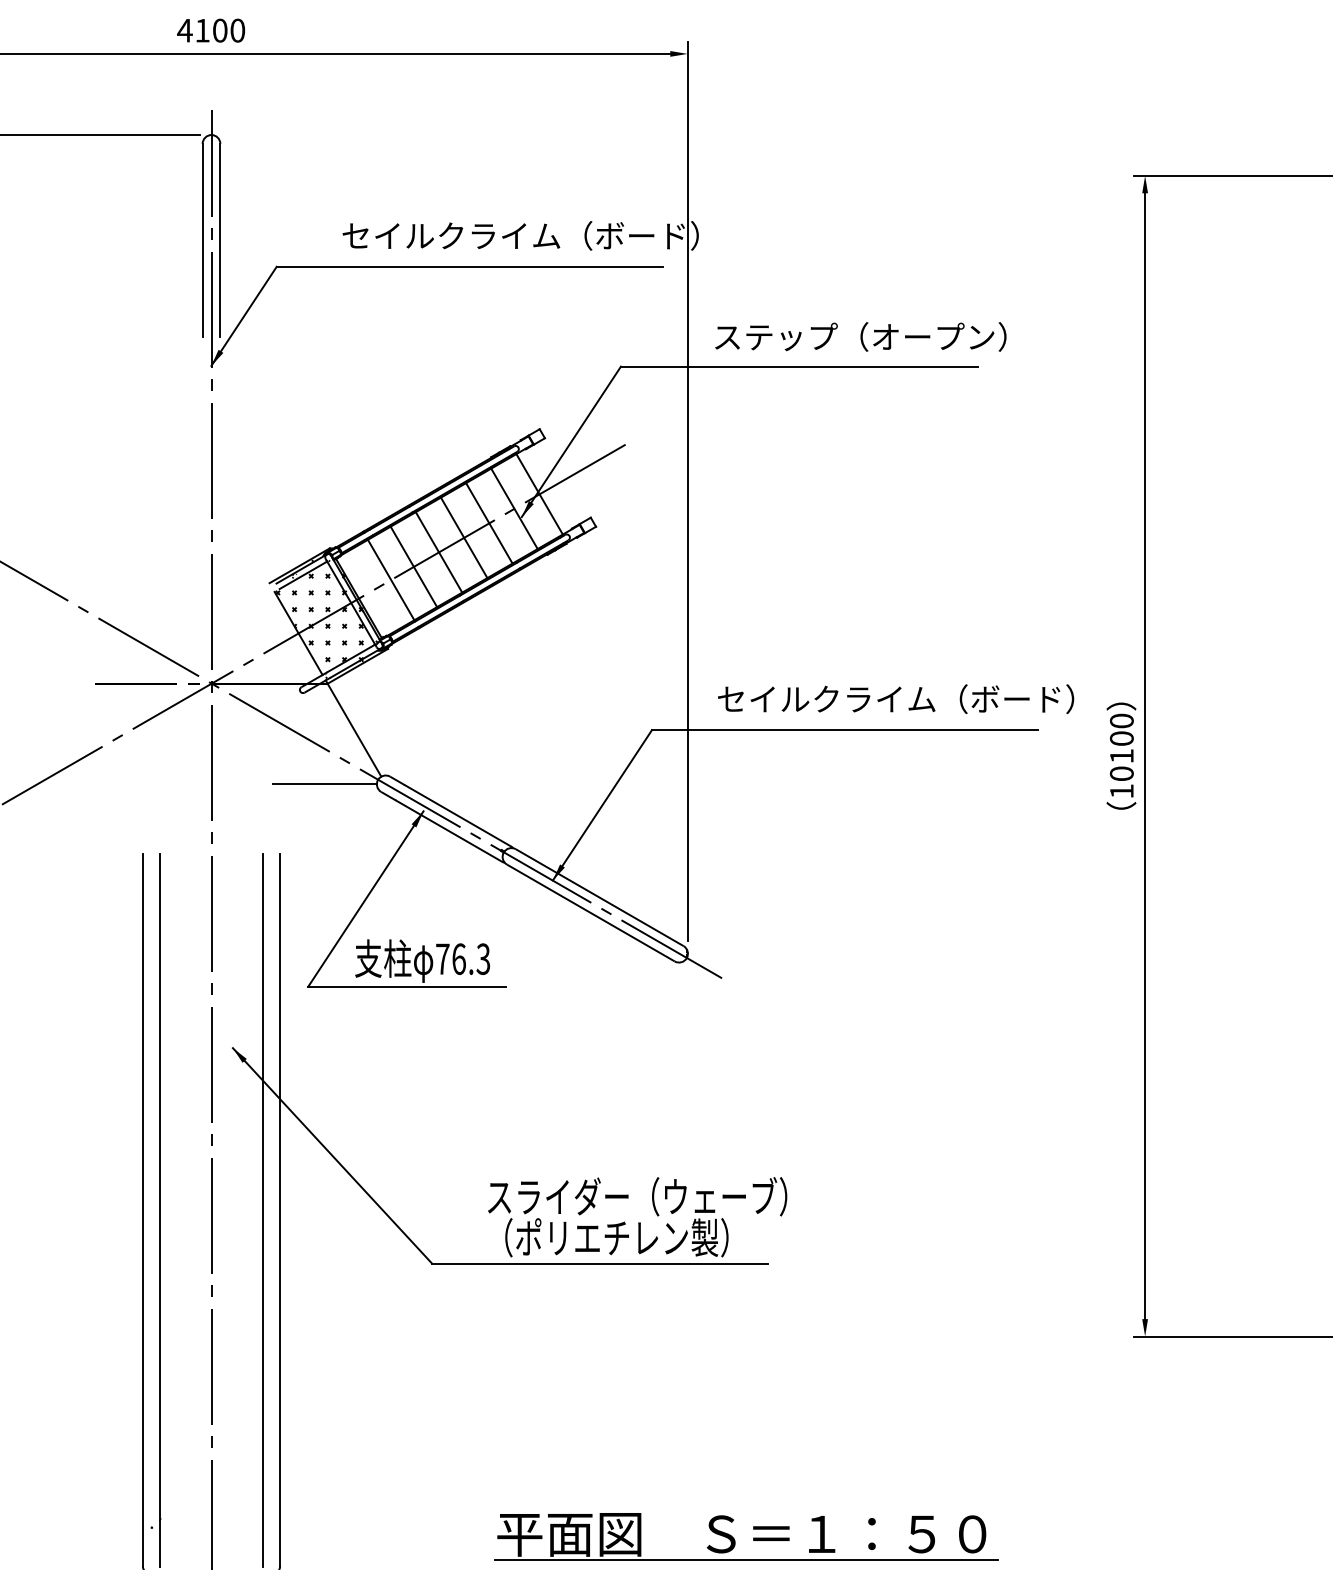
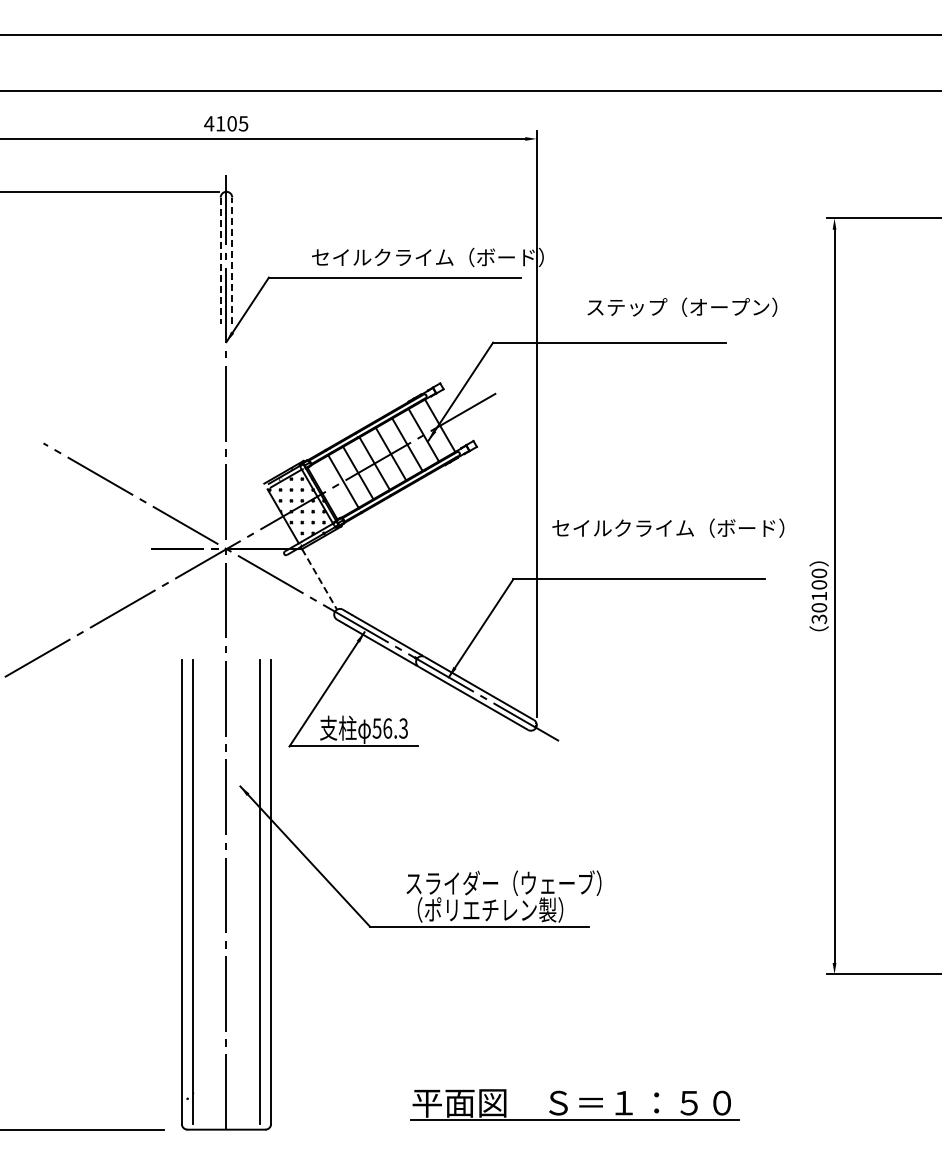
text: (237, 30) -> (243, 123), 4100 -> 4105
line: (220, 240) -> (232, 260), solid -> dashed
line: (202, 242) -> (220, 261), solid -> dashed
text: (861, 335) -> (682, 306), moved
text: (896, 698) -> (668, 527), moved
line: (354, 730) -> (319, 579), solid -> dashed
line: (325, 784) -> (300, 614), removed
text: (1122, 791) -> (819, 619), 10100 -> 30100
text: (441, 959) -> (376, 728), 76.3 -> 56.3

